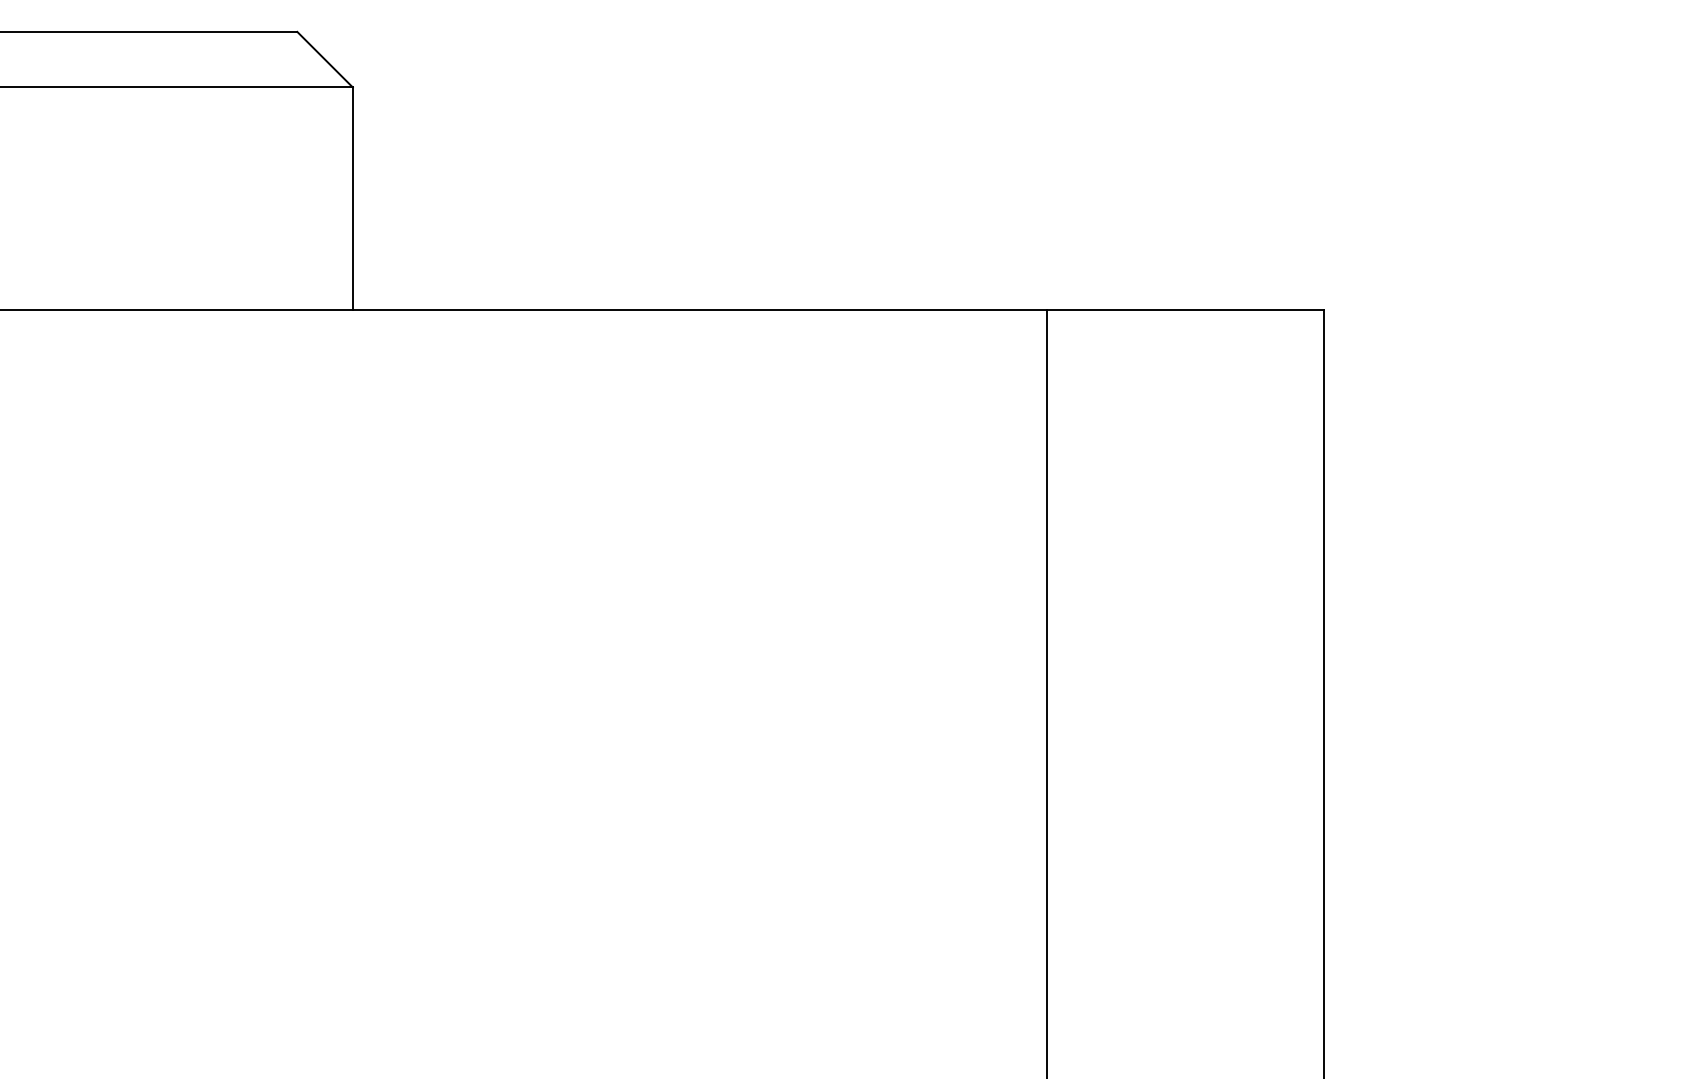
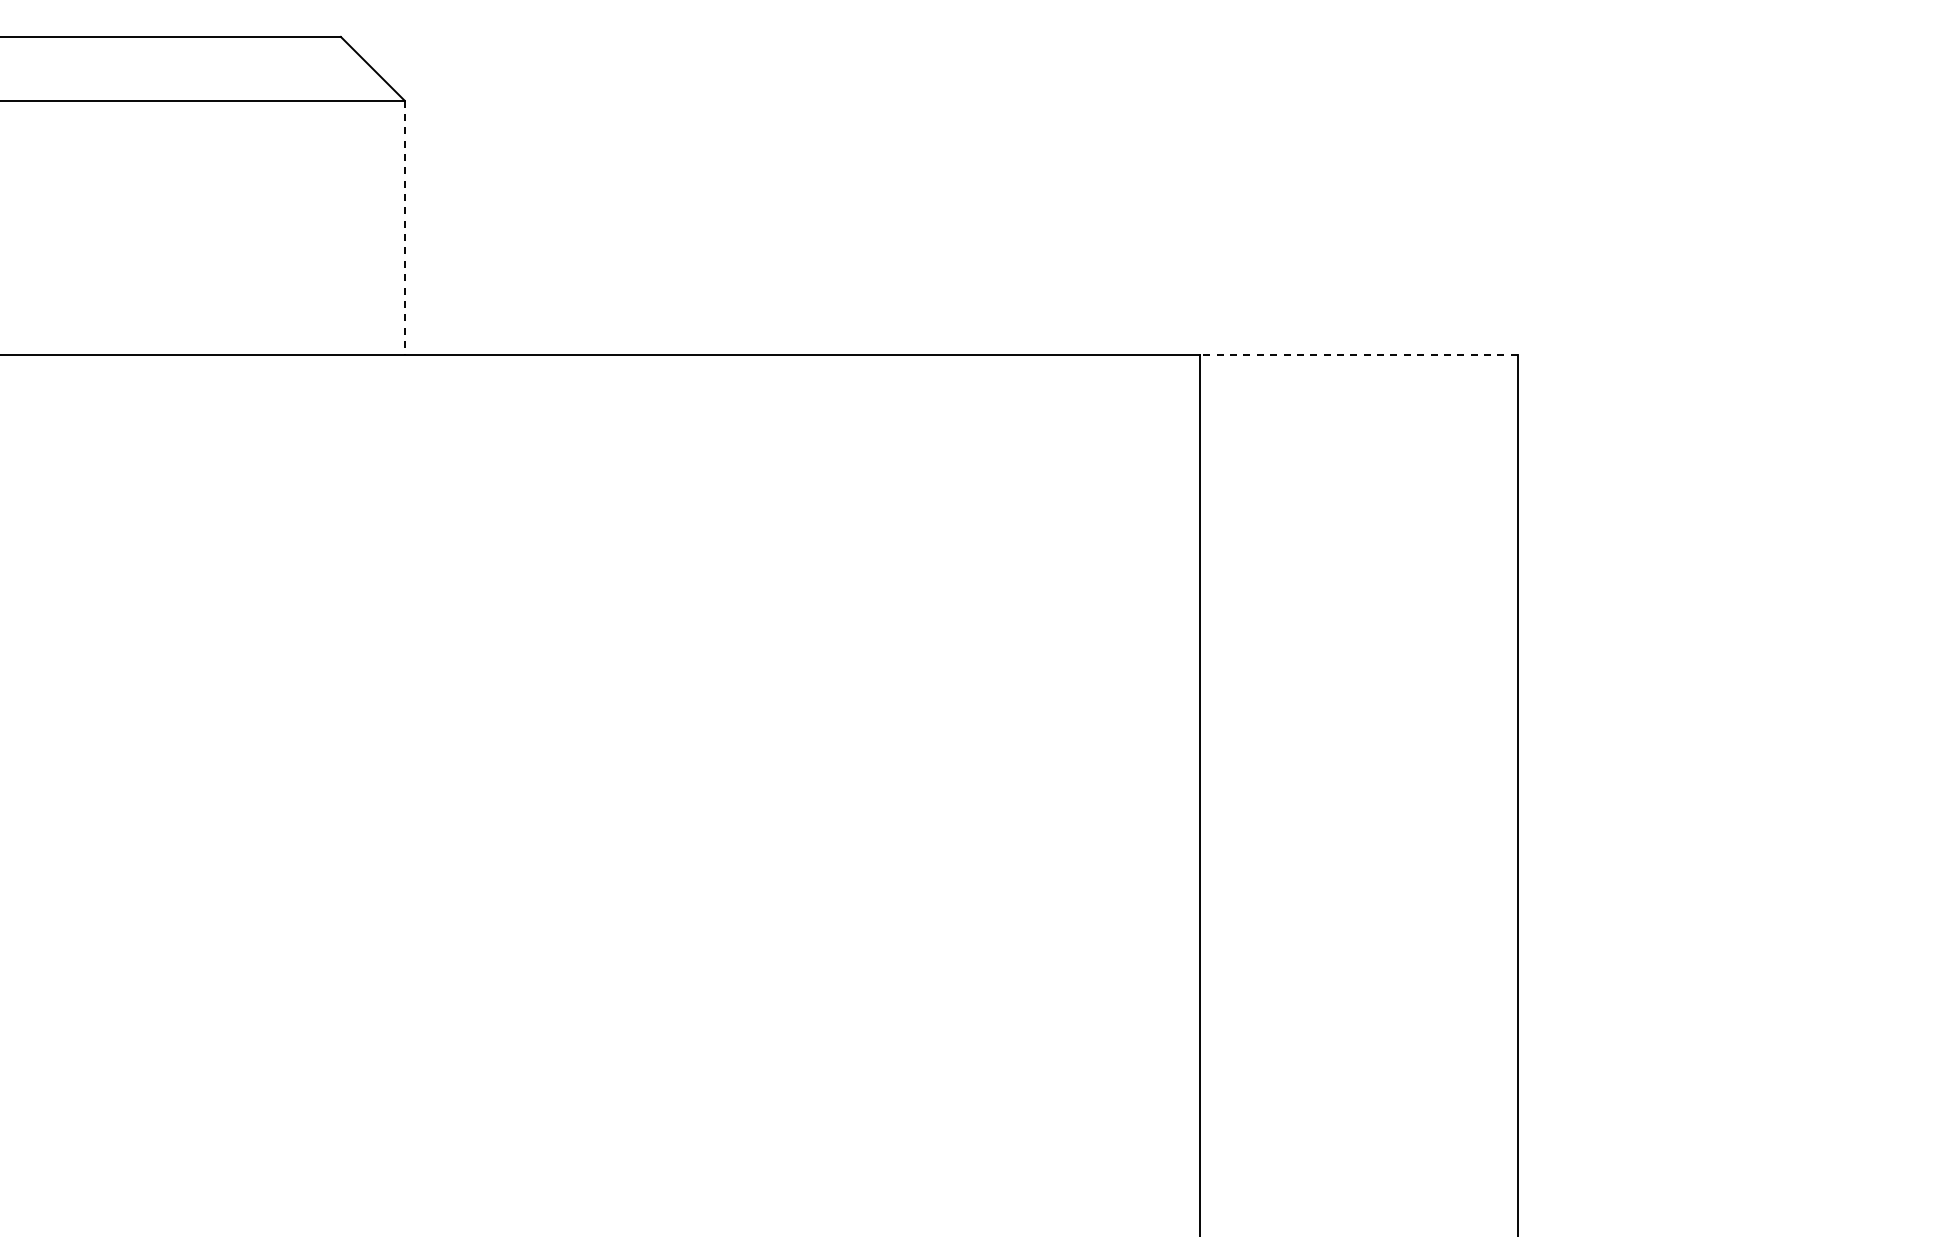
line: (352, 199) -> (404, 228), solid -> dashed
line: (1185, 309) -> (1358, 354), solid -> dashed

